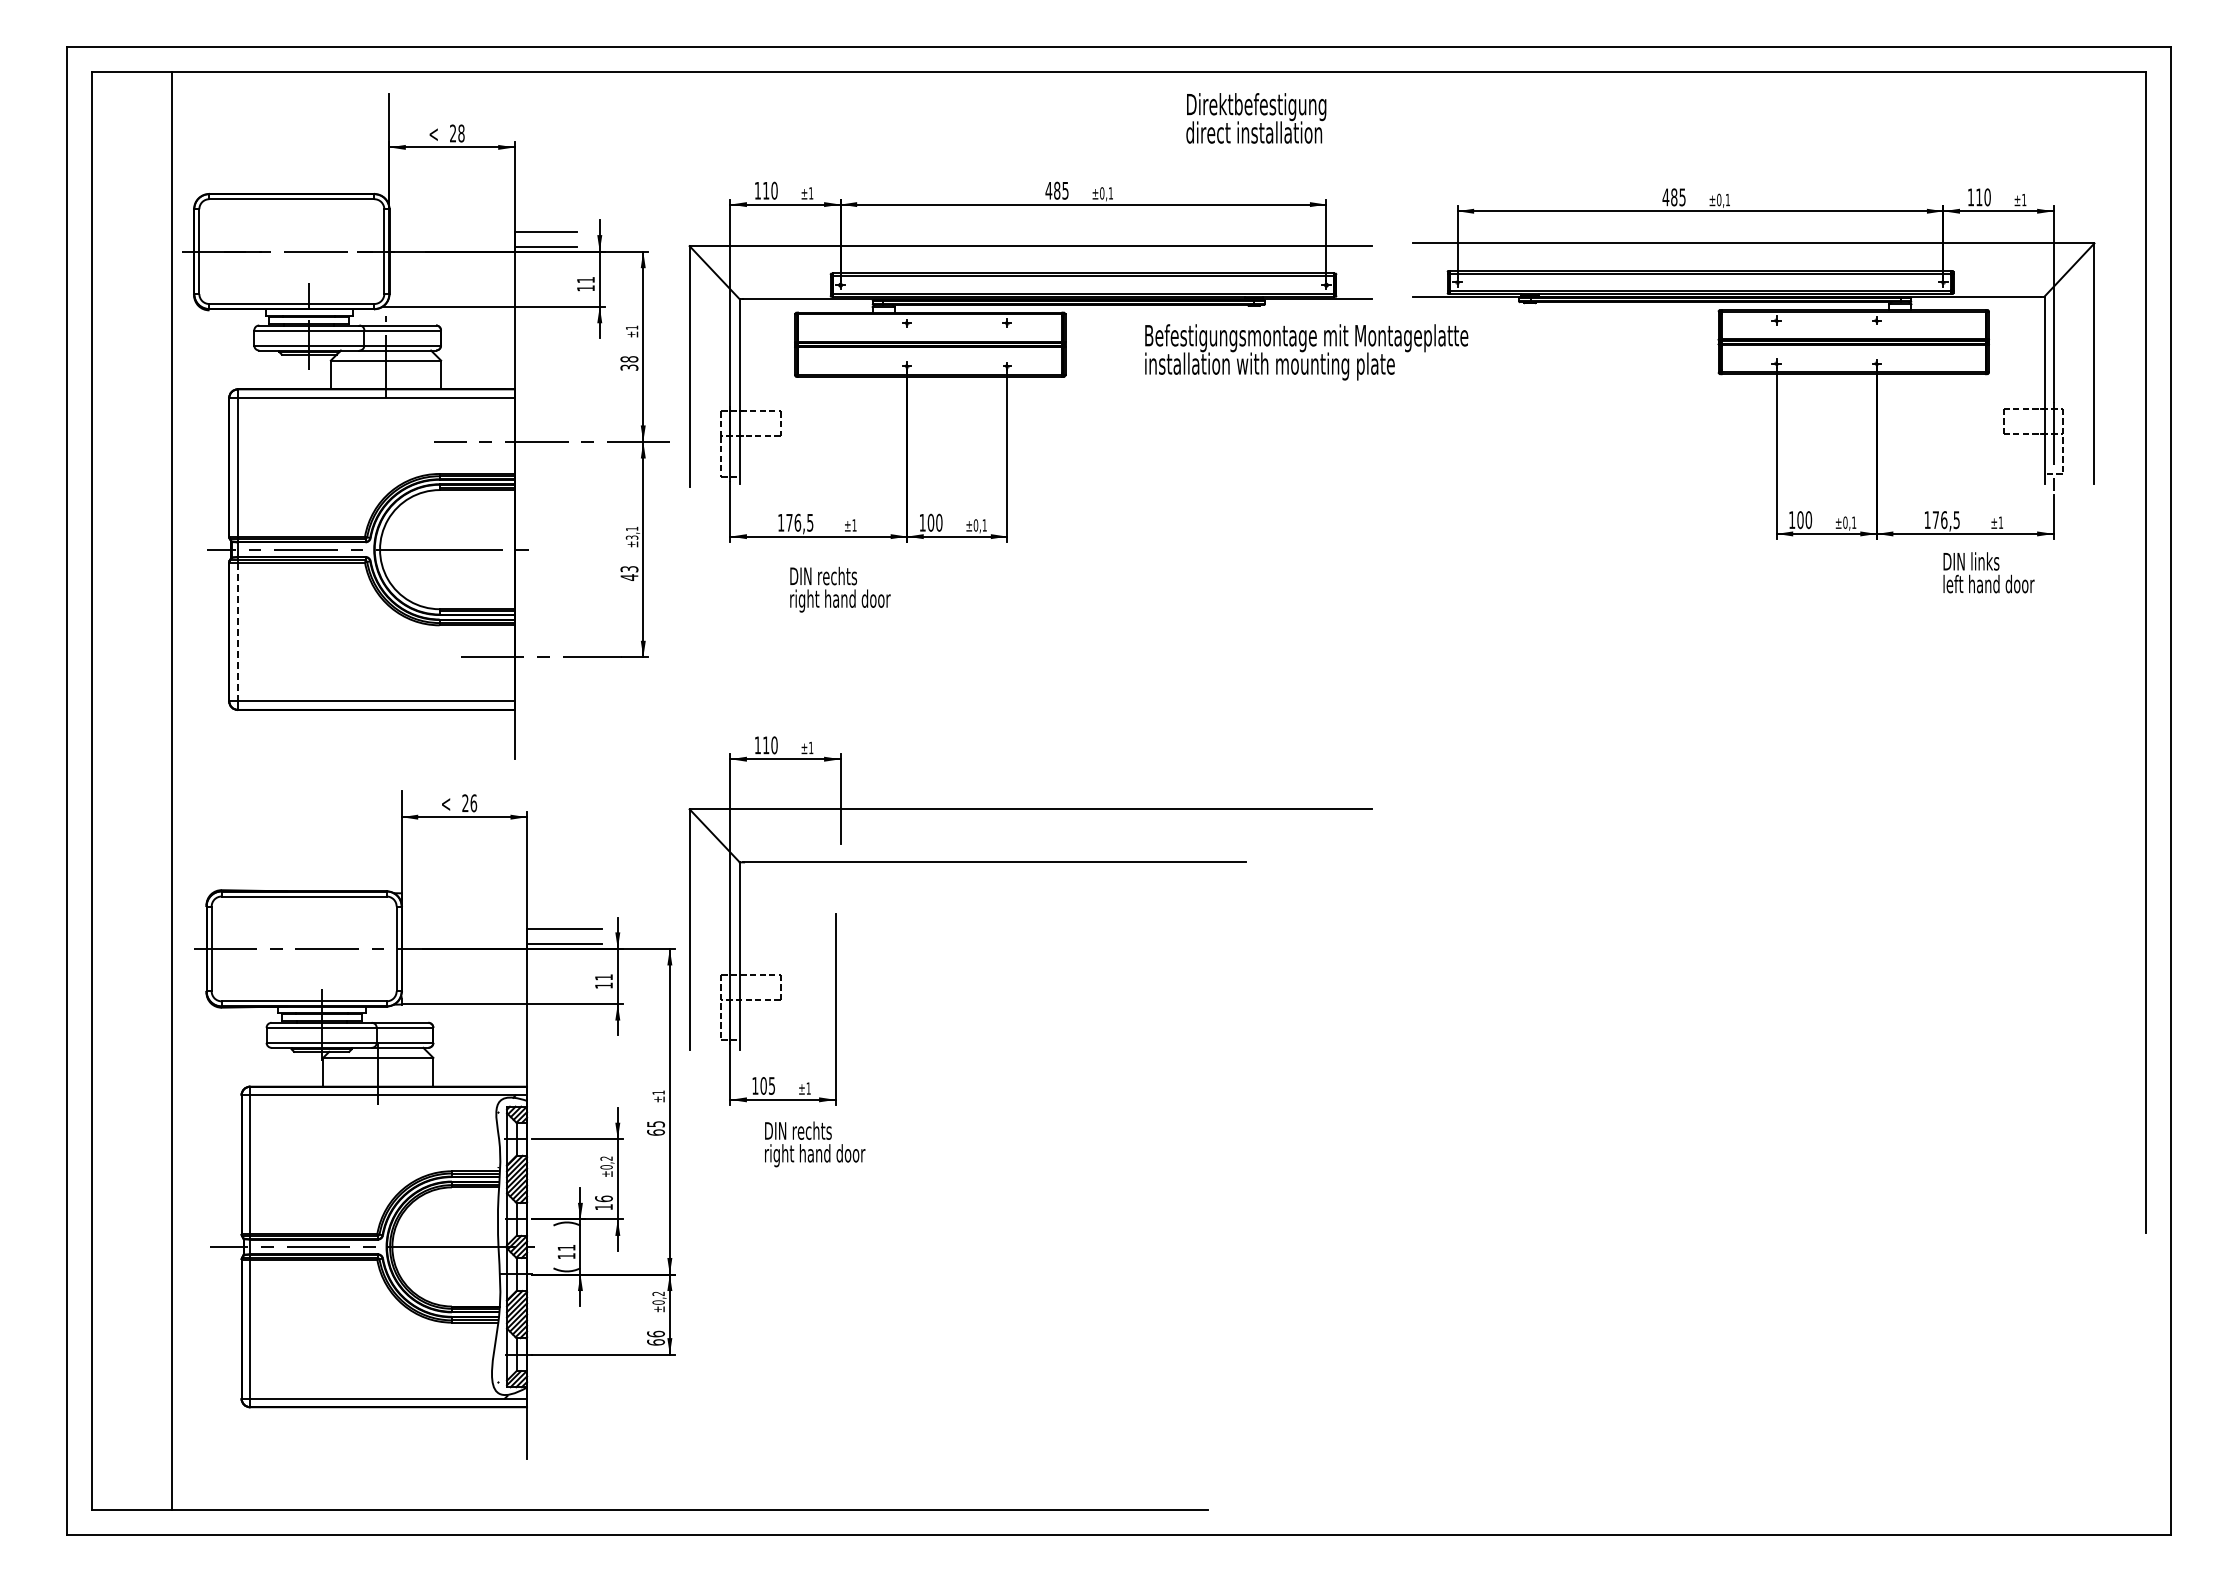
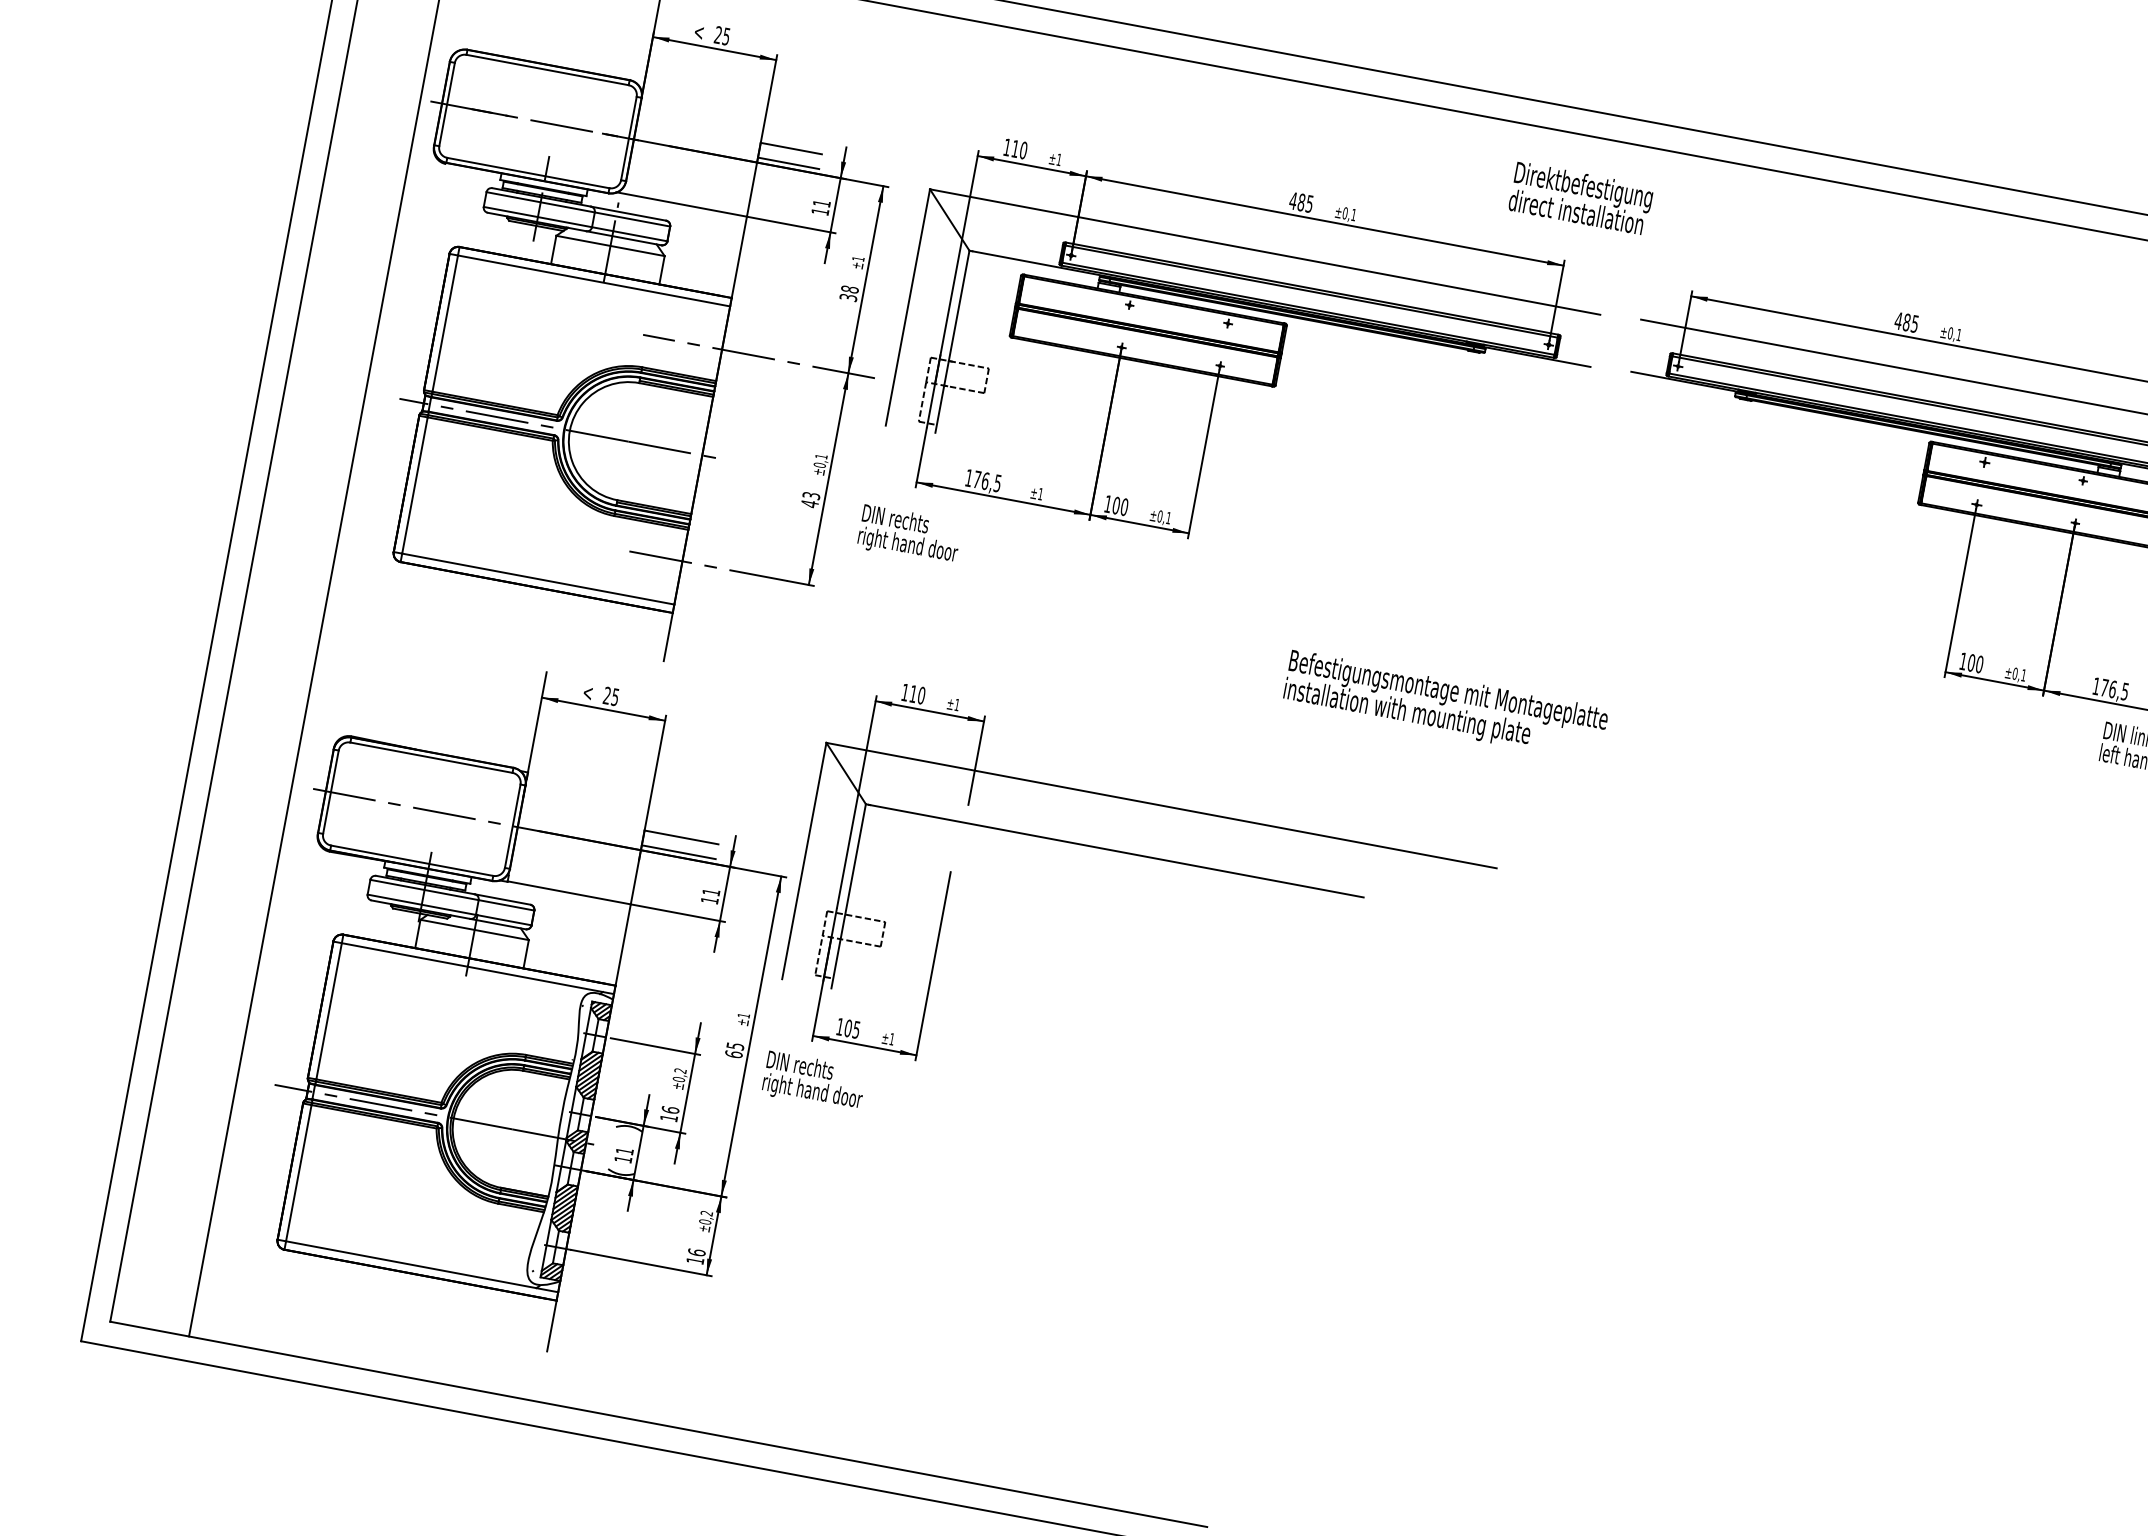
text: (1256, 118) -> (1581, 198), moved
text: (461, 133) -> (726, 36), 28 -> 25
text: (1306, 352) -> (1445, 706), moved
text: (631, 537) -> (819, 465), ±3,1 -> ±0,1
text: (840, 589) -> (909, 534), moved
line: (237, 632) -> (414, 485), dashed -> solid
text: (473, 803) -> (615, 697), 26 -> 25
text: (815, 1144) -> (814, 1081), moved
text: (655, 1342) -> (694, 1260), 66 -> 16

